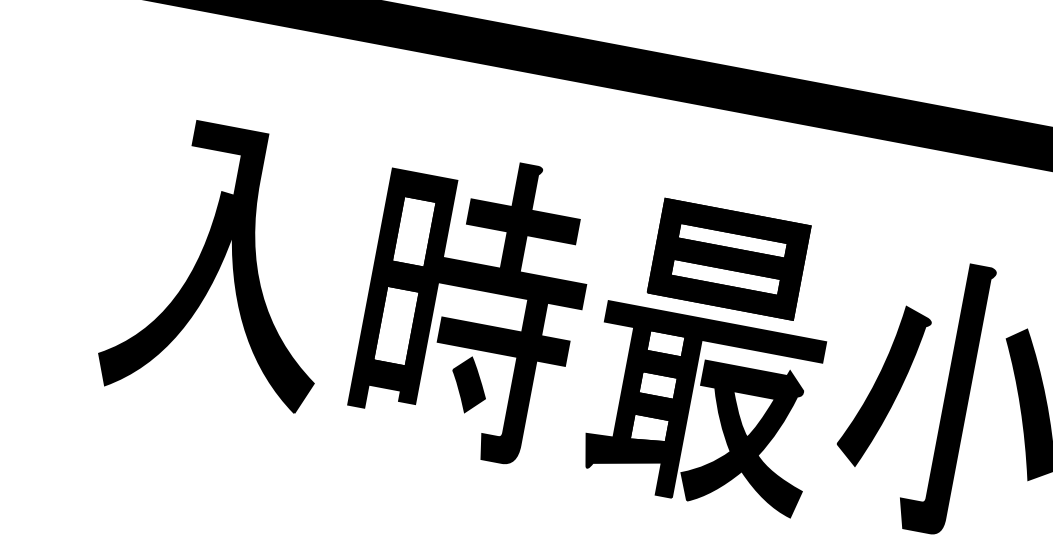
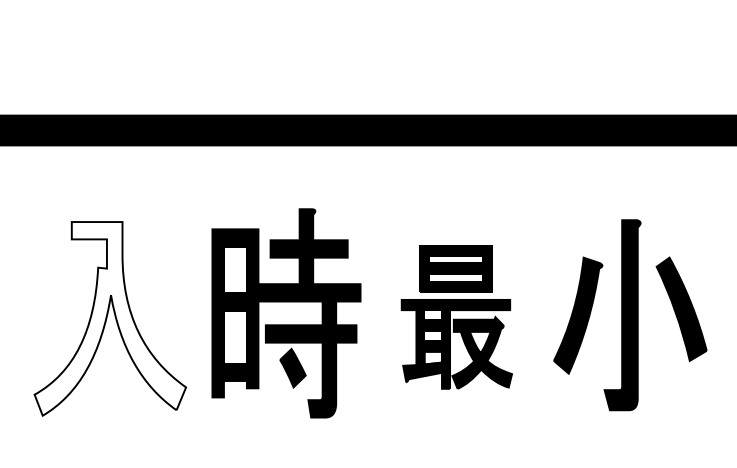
fill: (225, 266) -> (110, 318), removed
part: (712, 357) -> (456, 317), size x0.7

